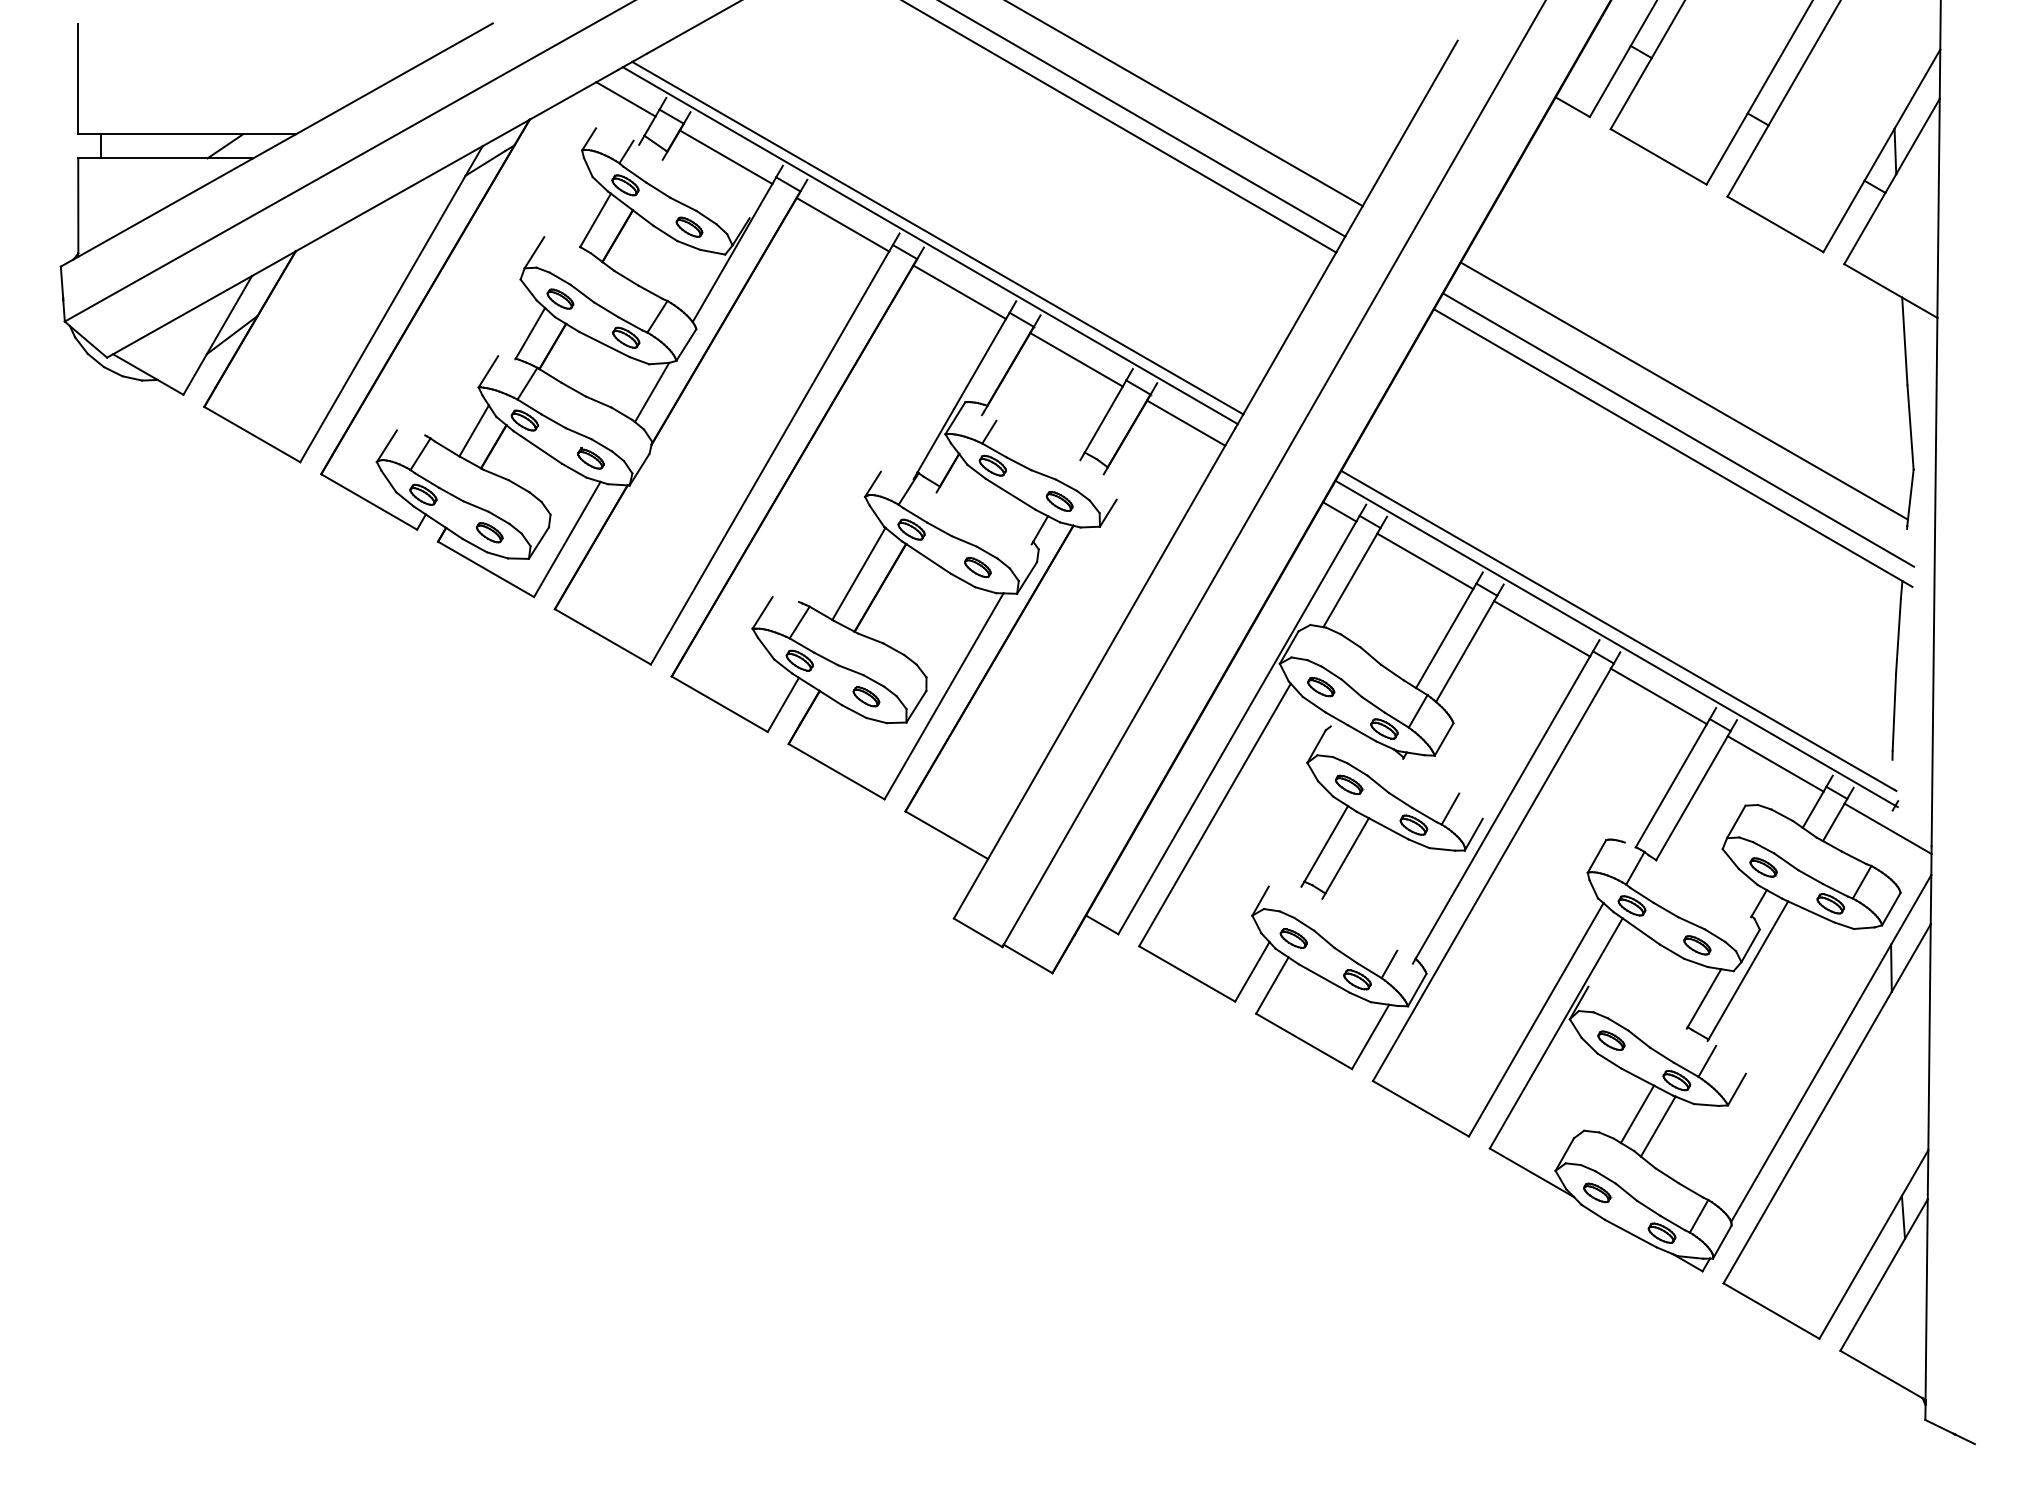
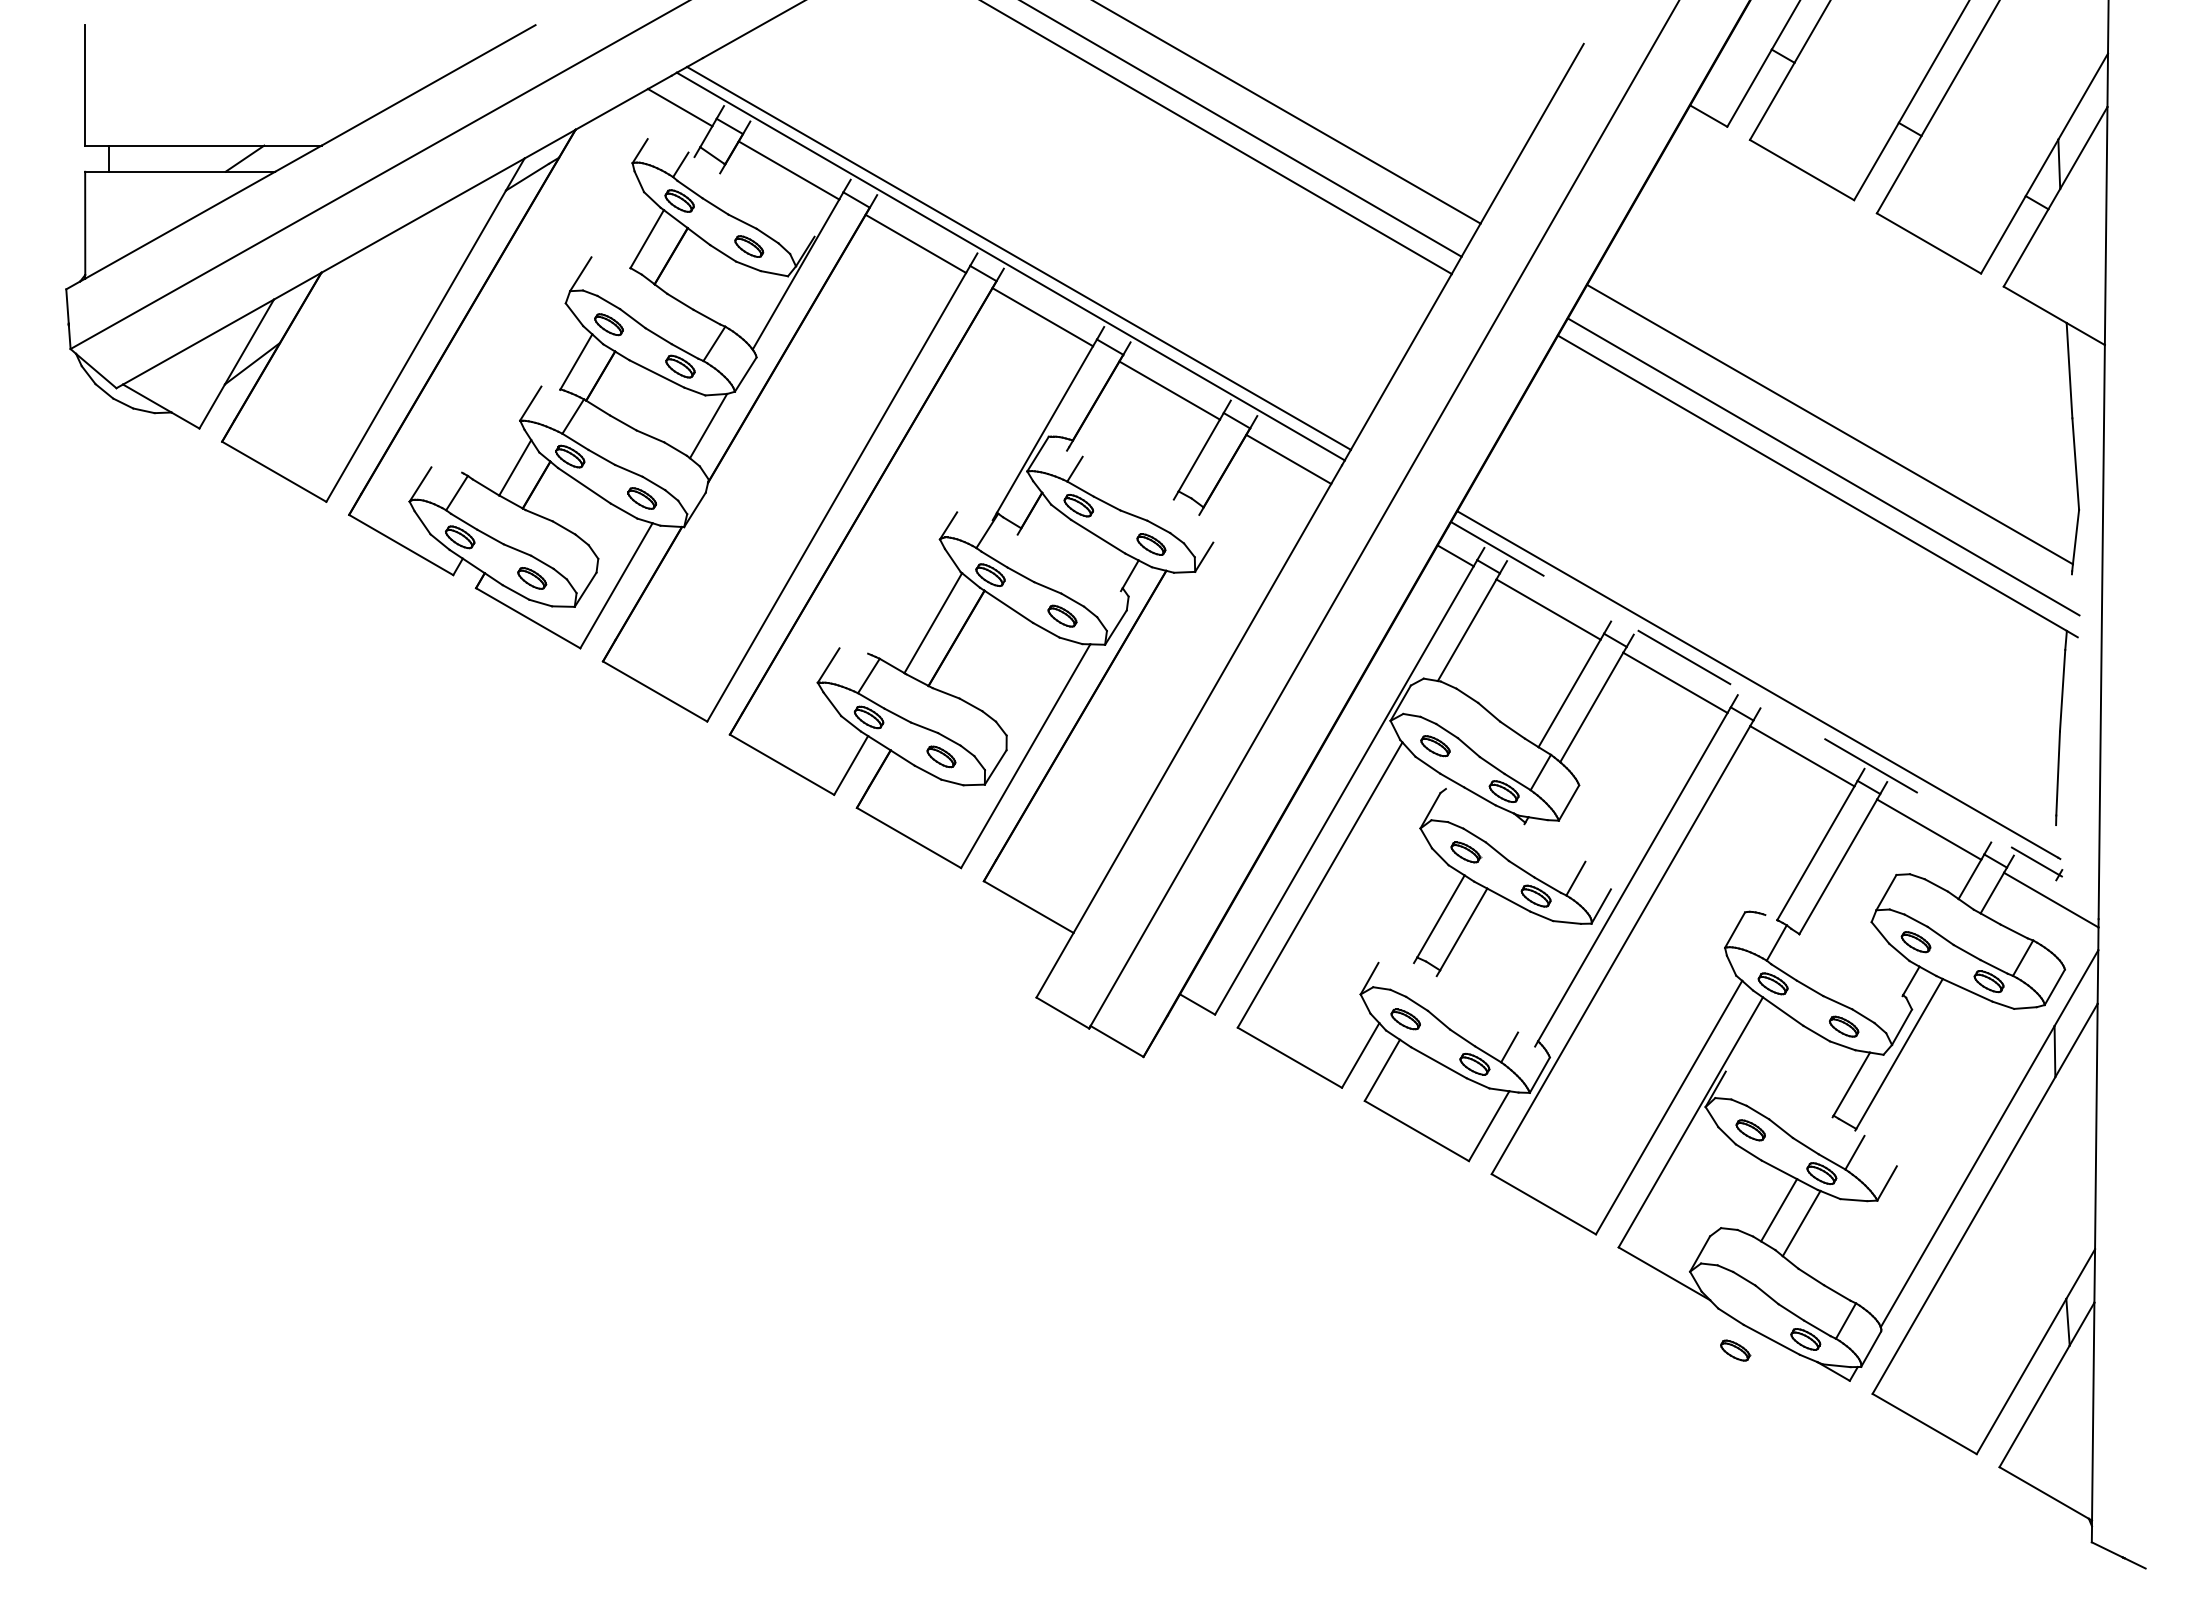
line: (1615, 643) -> (1755, 698), solid -> dashed
part: (1597, 1192) -> (1735, 1350), moved

